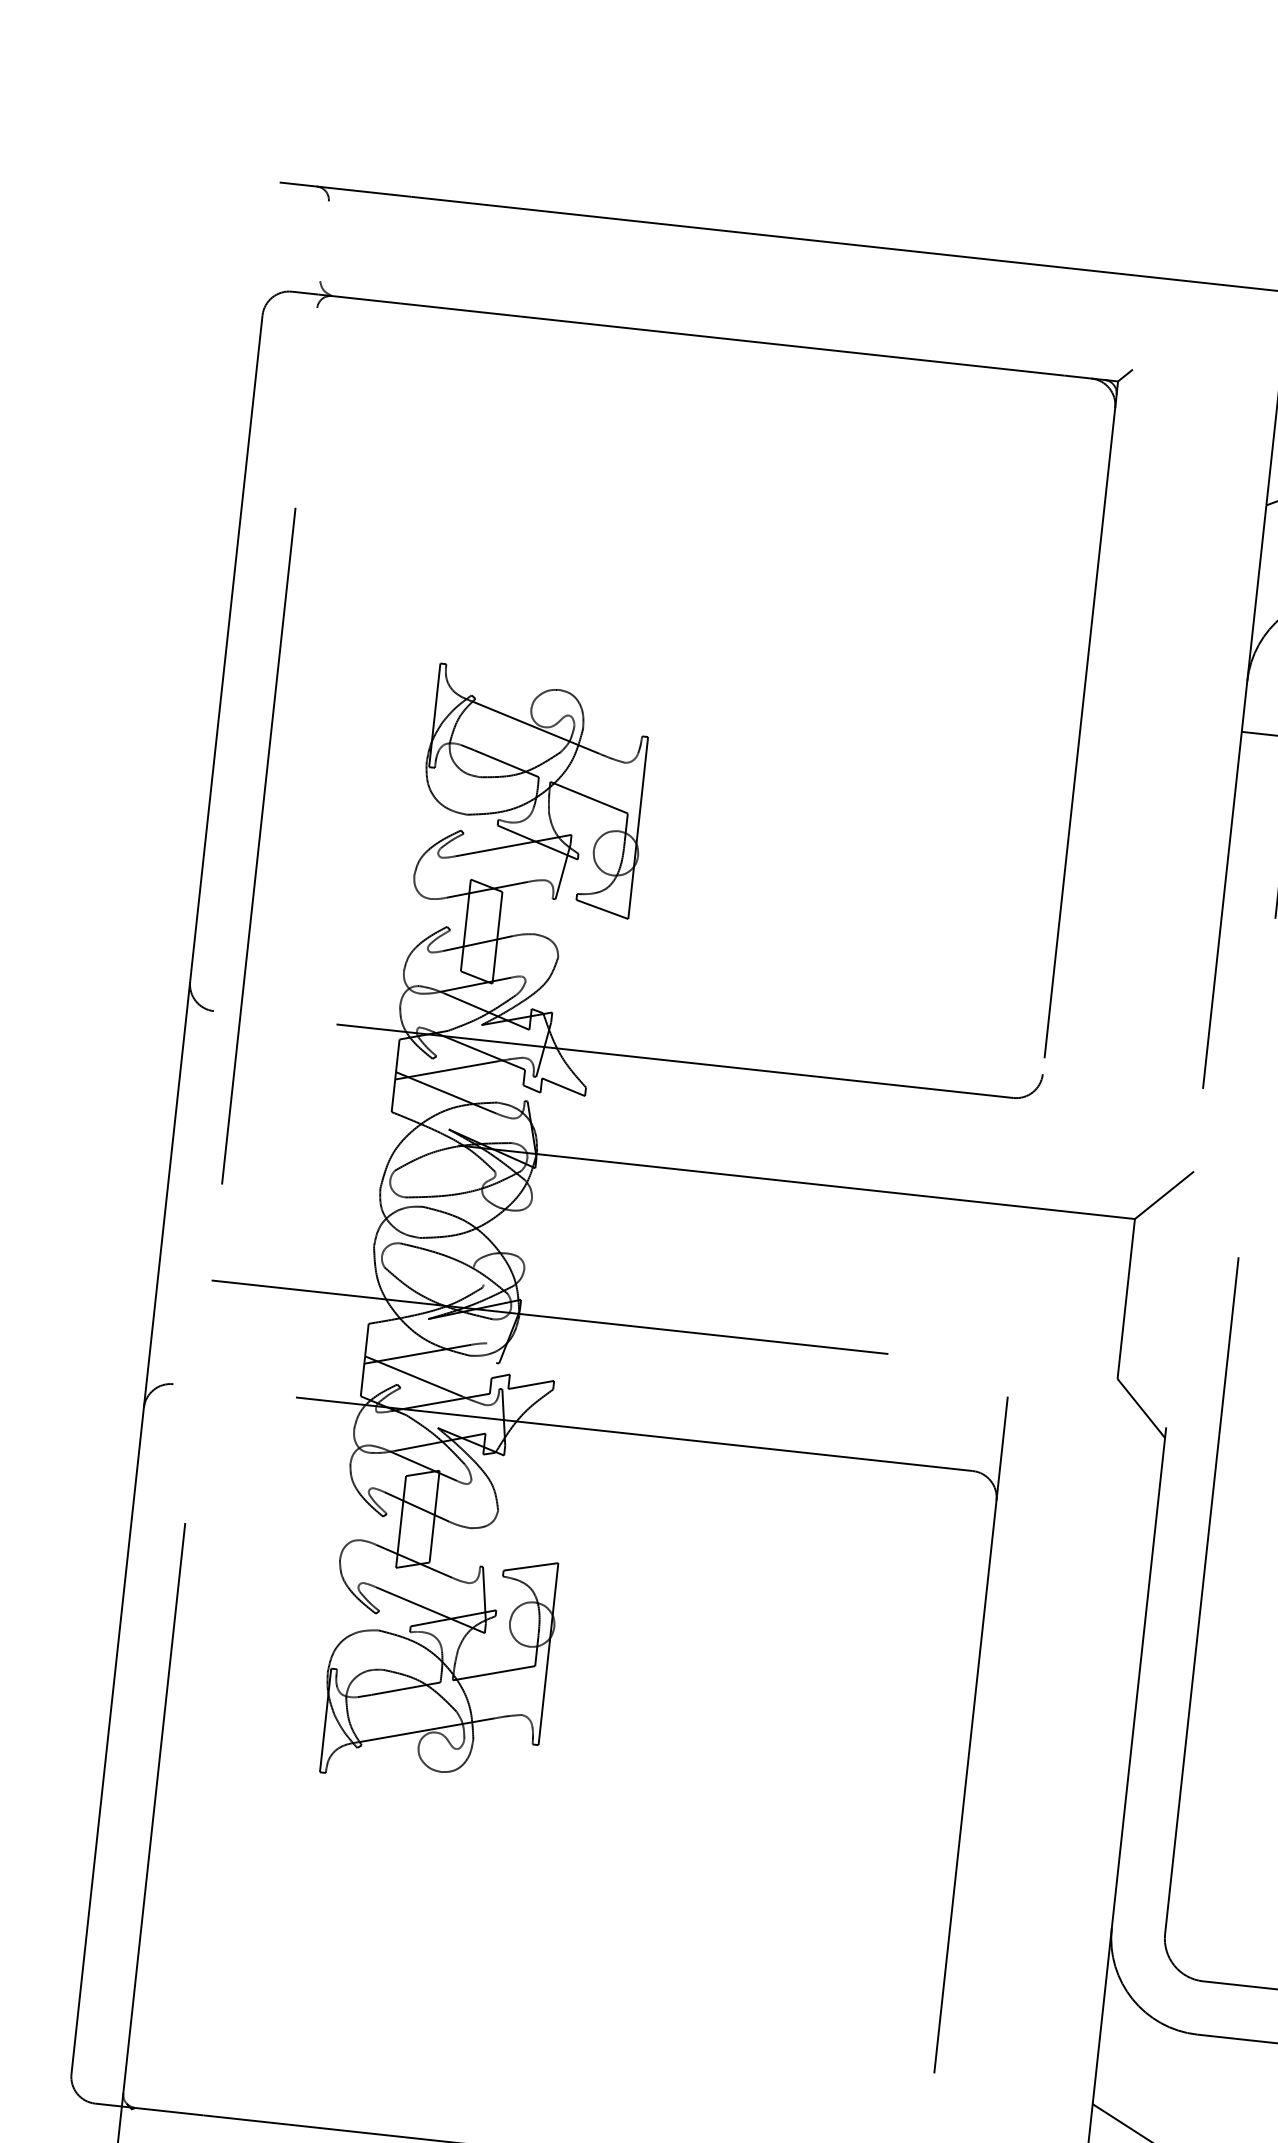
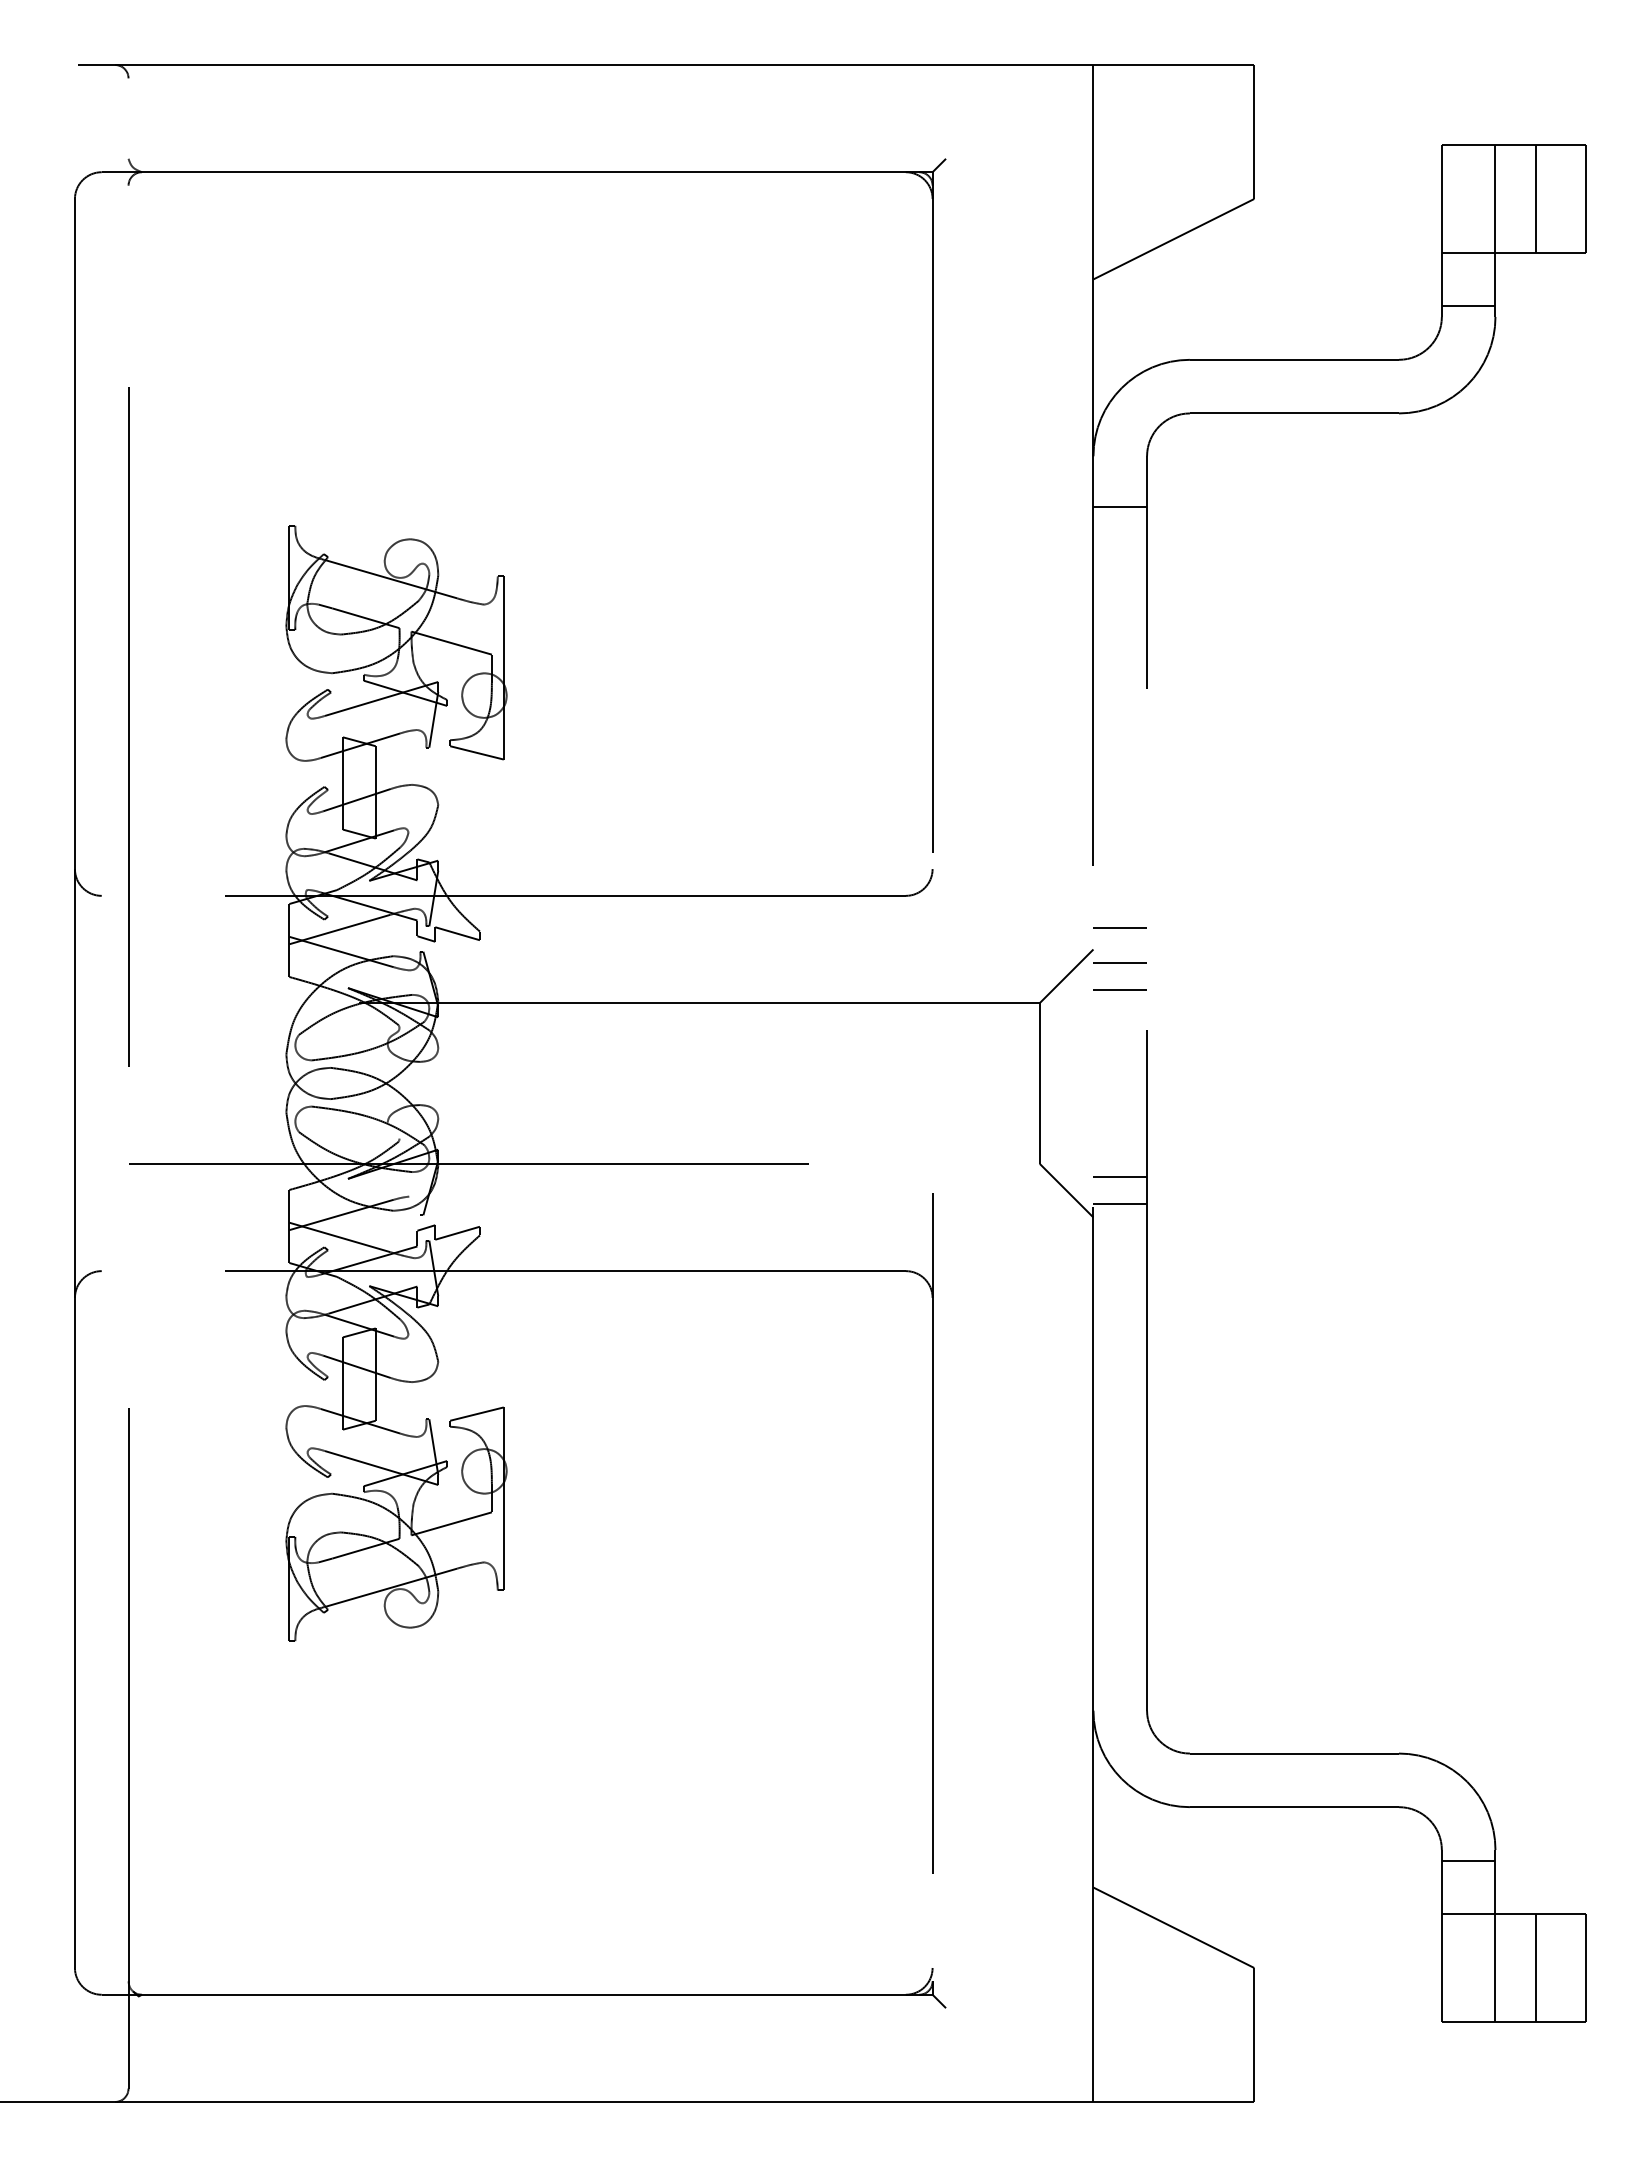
line: (1223, 1153) -> (1120, 928), added
line: (1219, 1187) -> (1120, 962), added
line: (1216, 1214) -> (1120, 989), added
line: (1196, 1401) -> (1120, 1177), added
line: (1193, 1427) -> (1120, 1204), added

